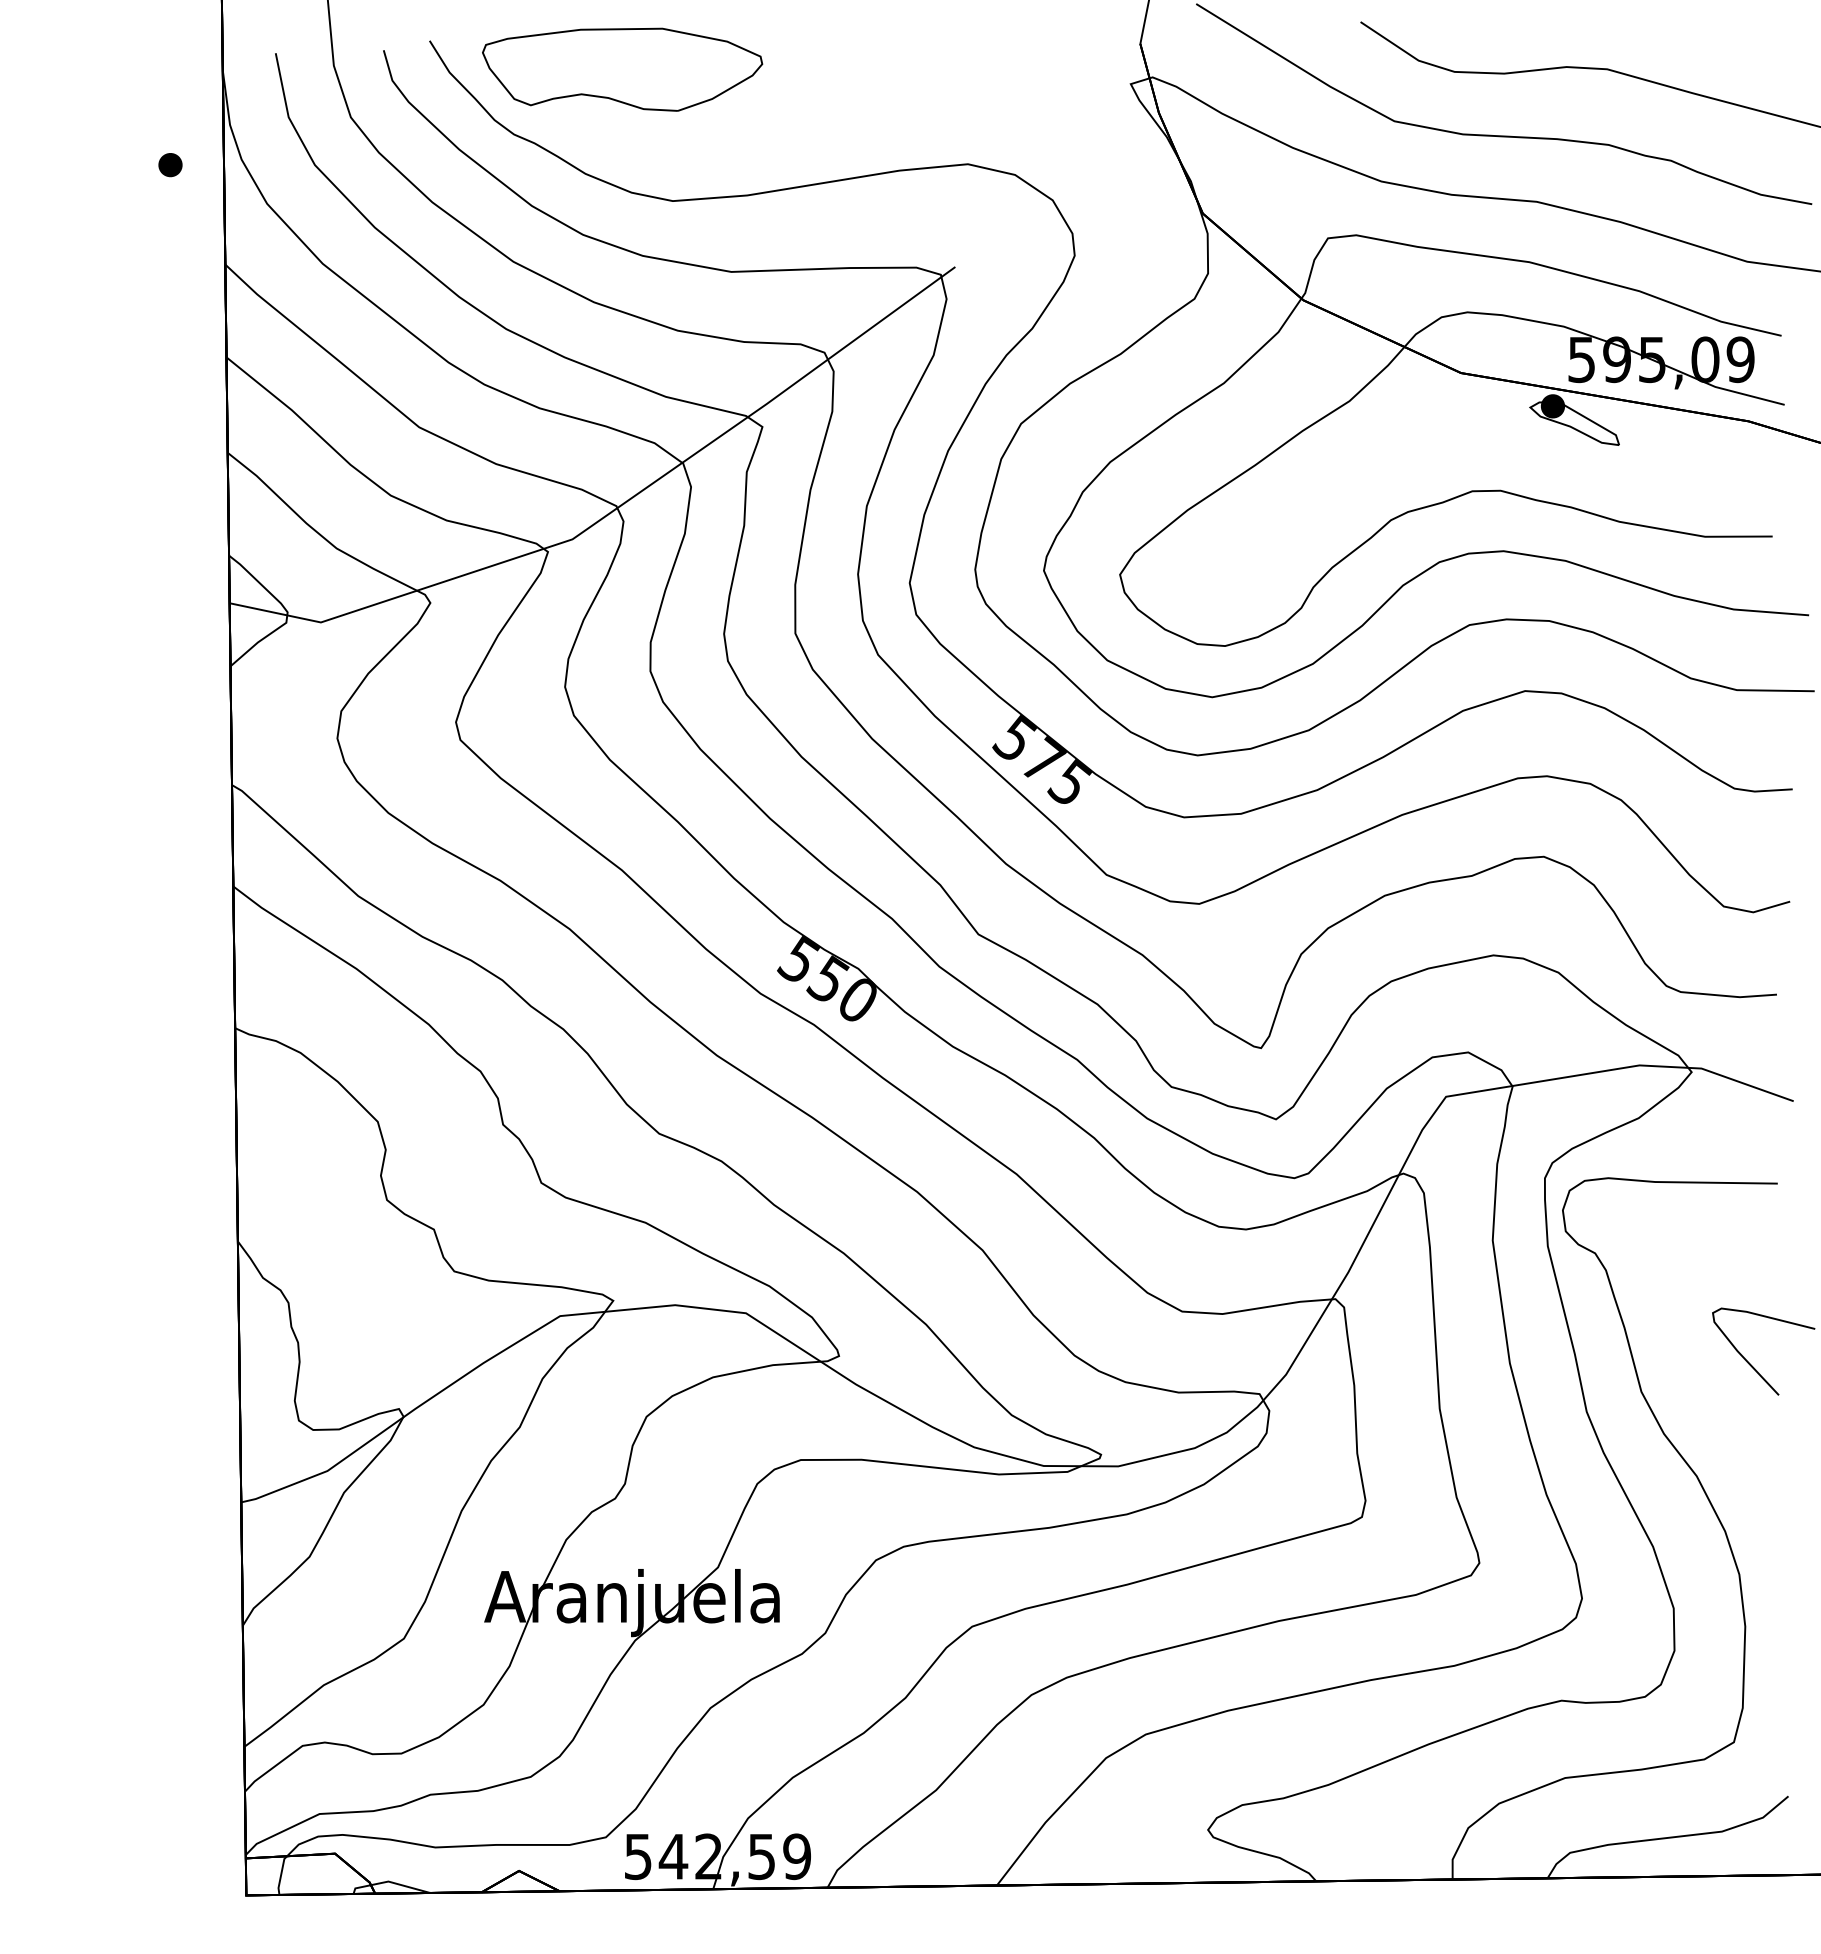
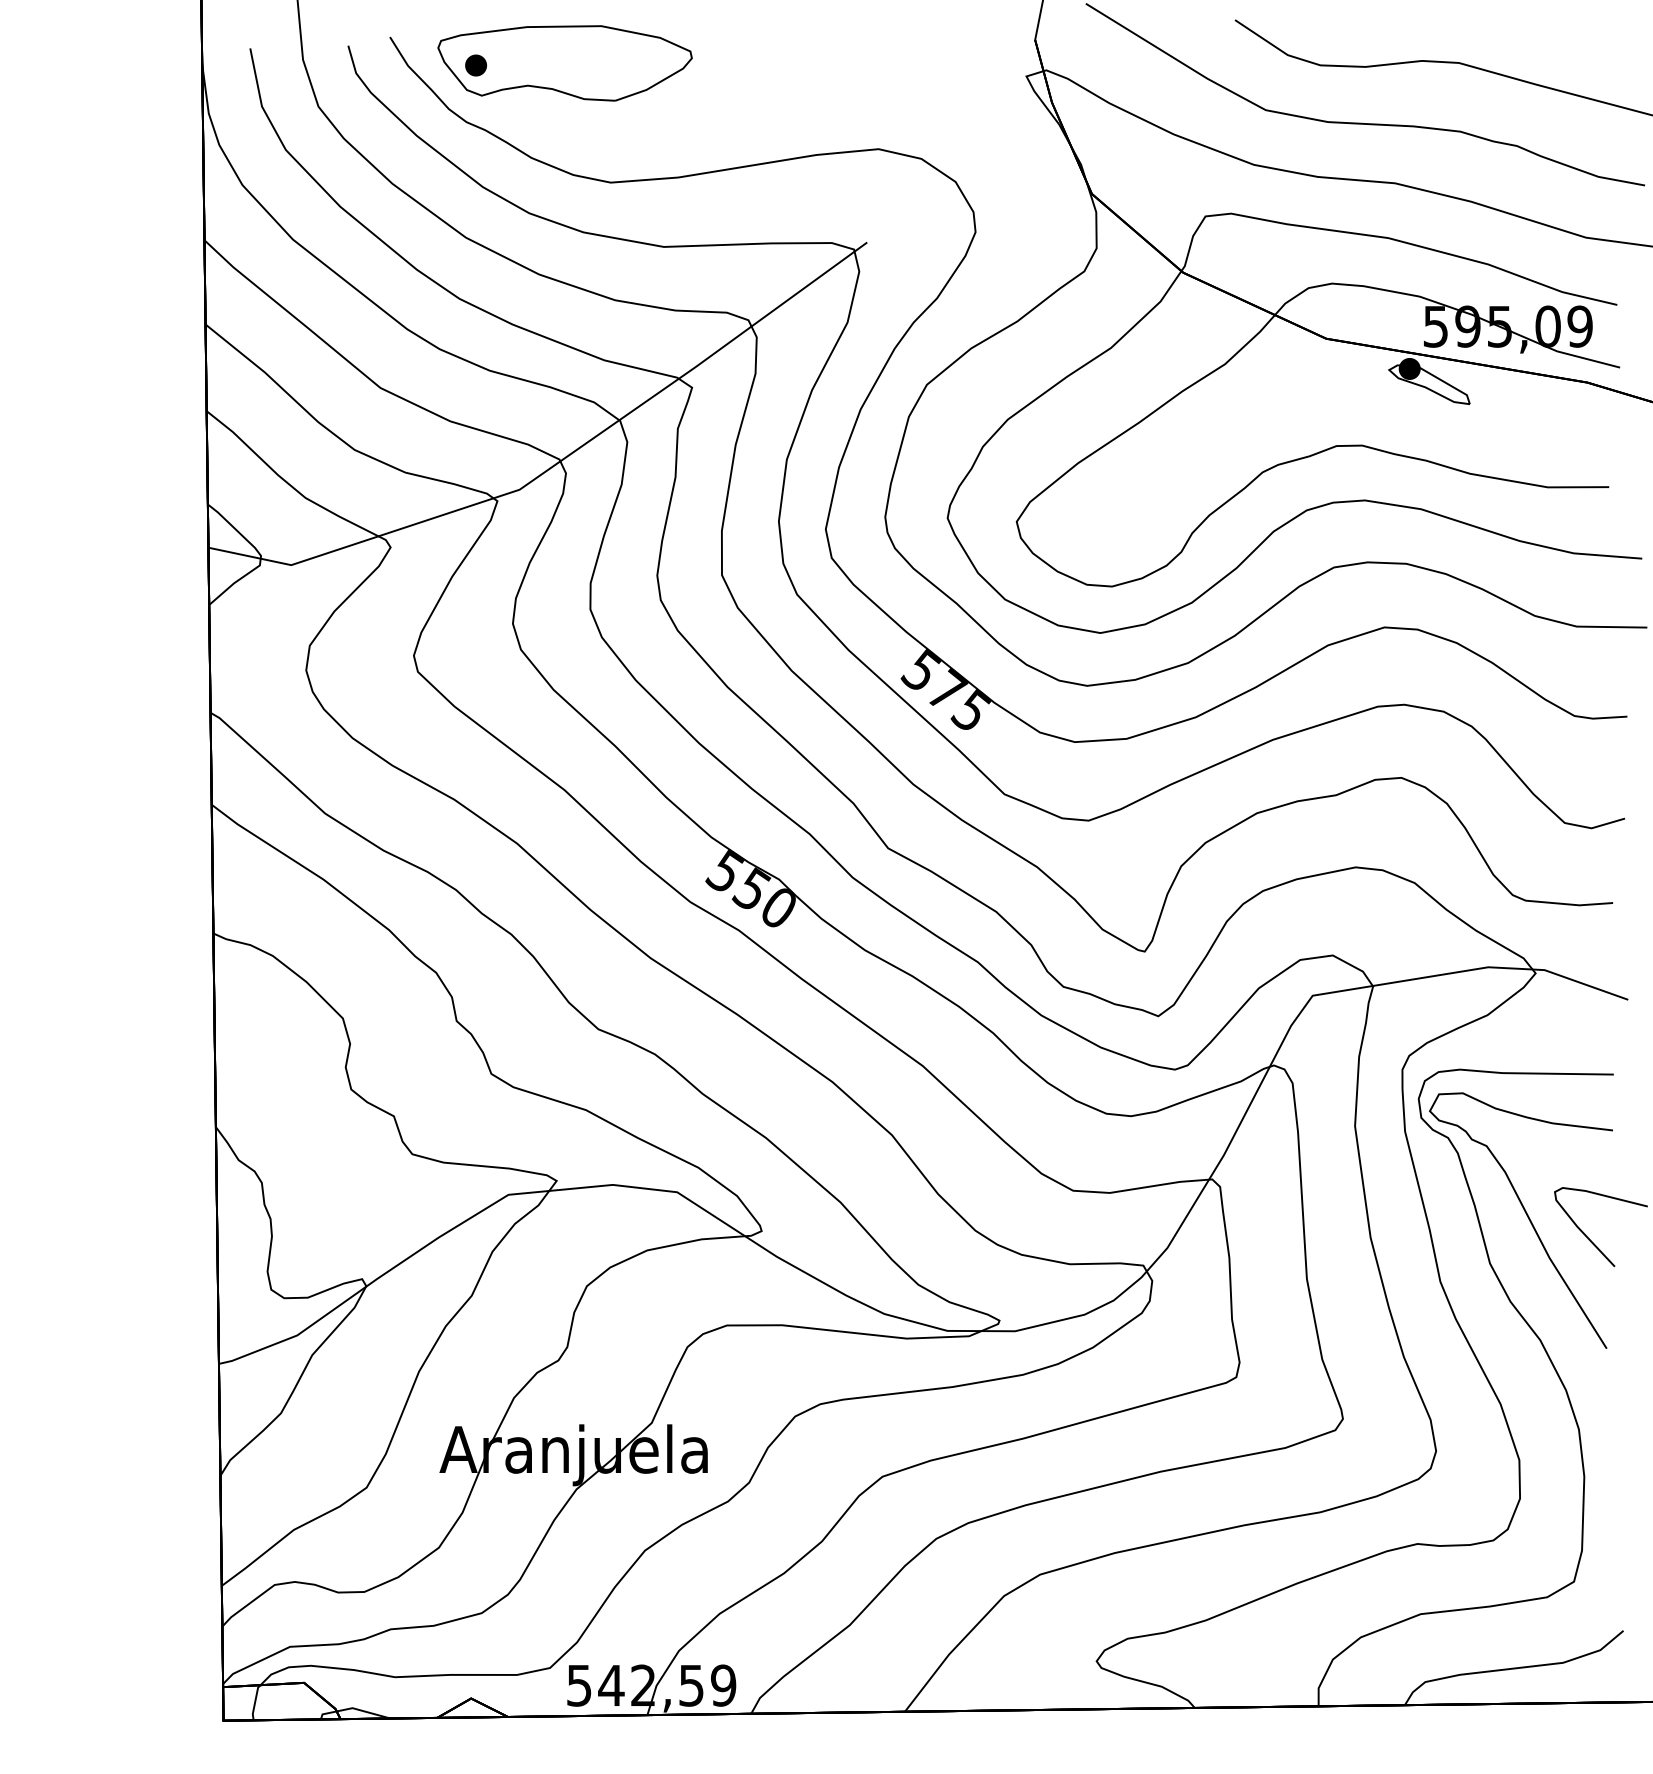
part: (170, 165) -> (476, 65), moved
curve: (1682, 1340) -> (1527, 1216), added

